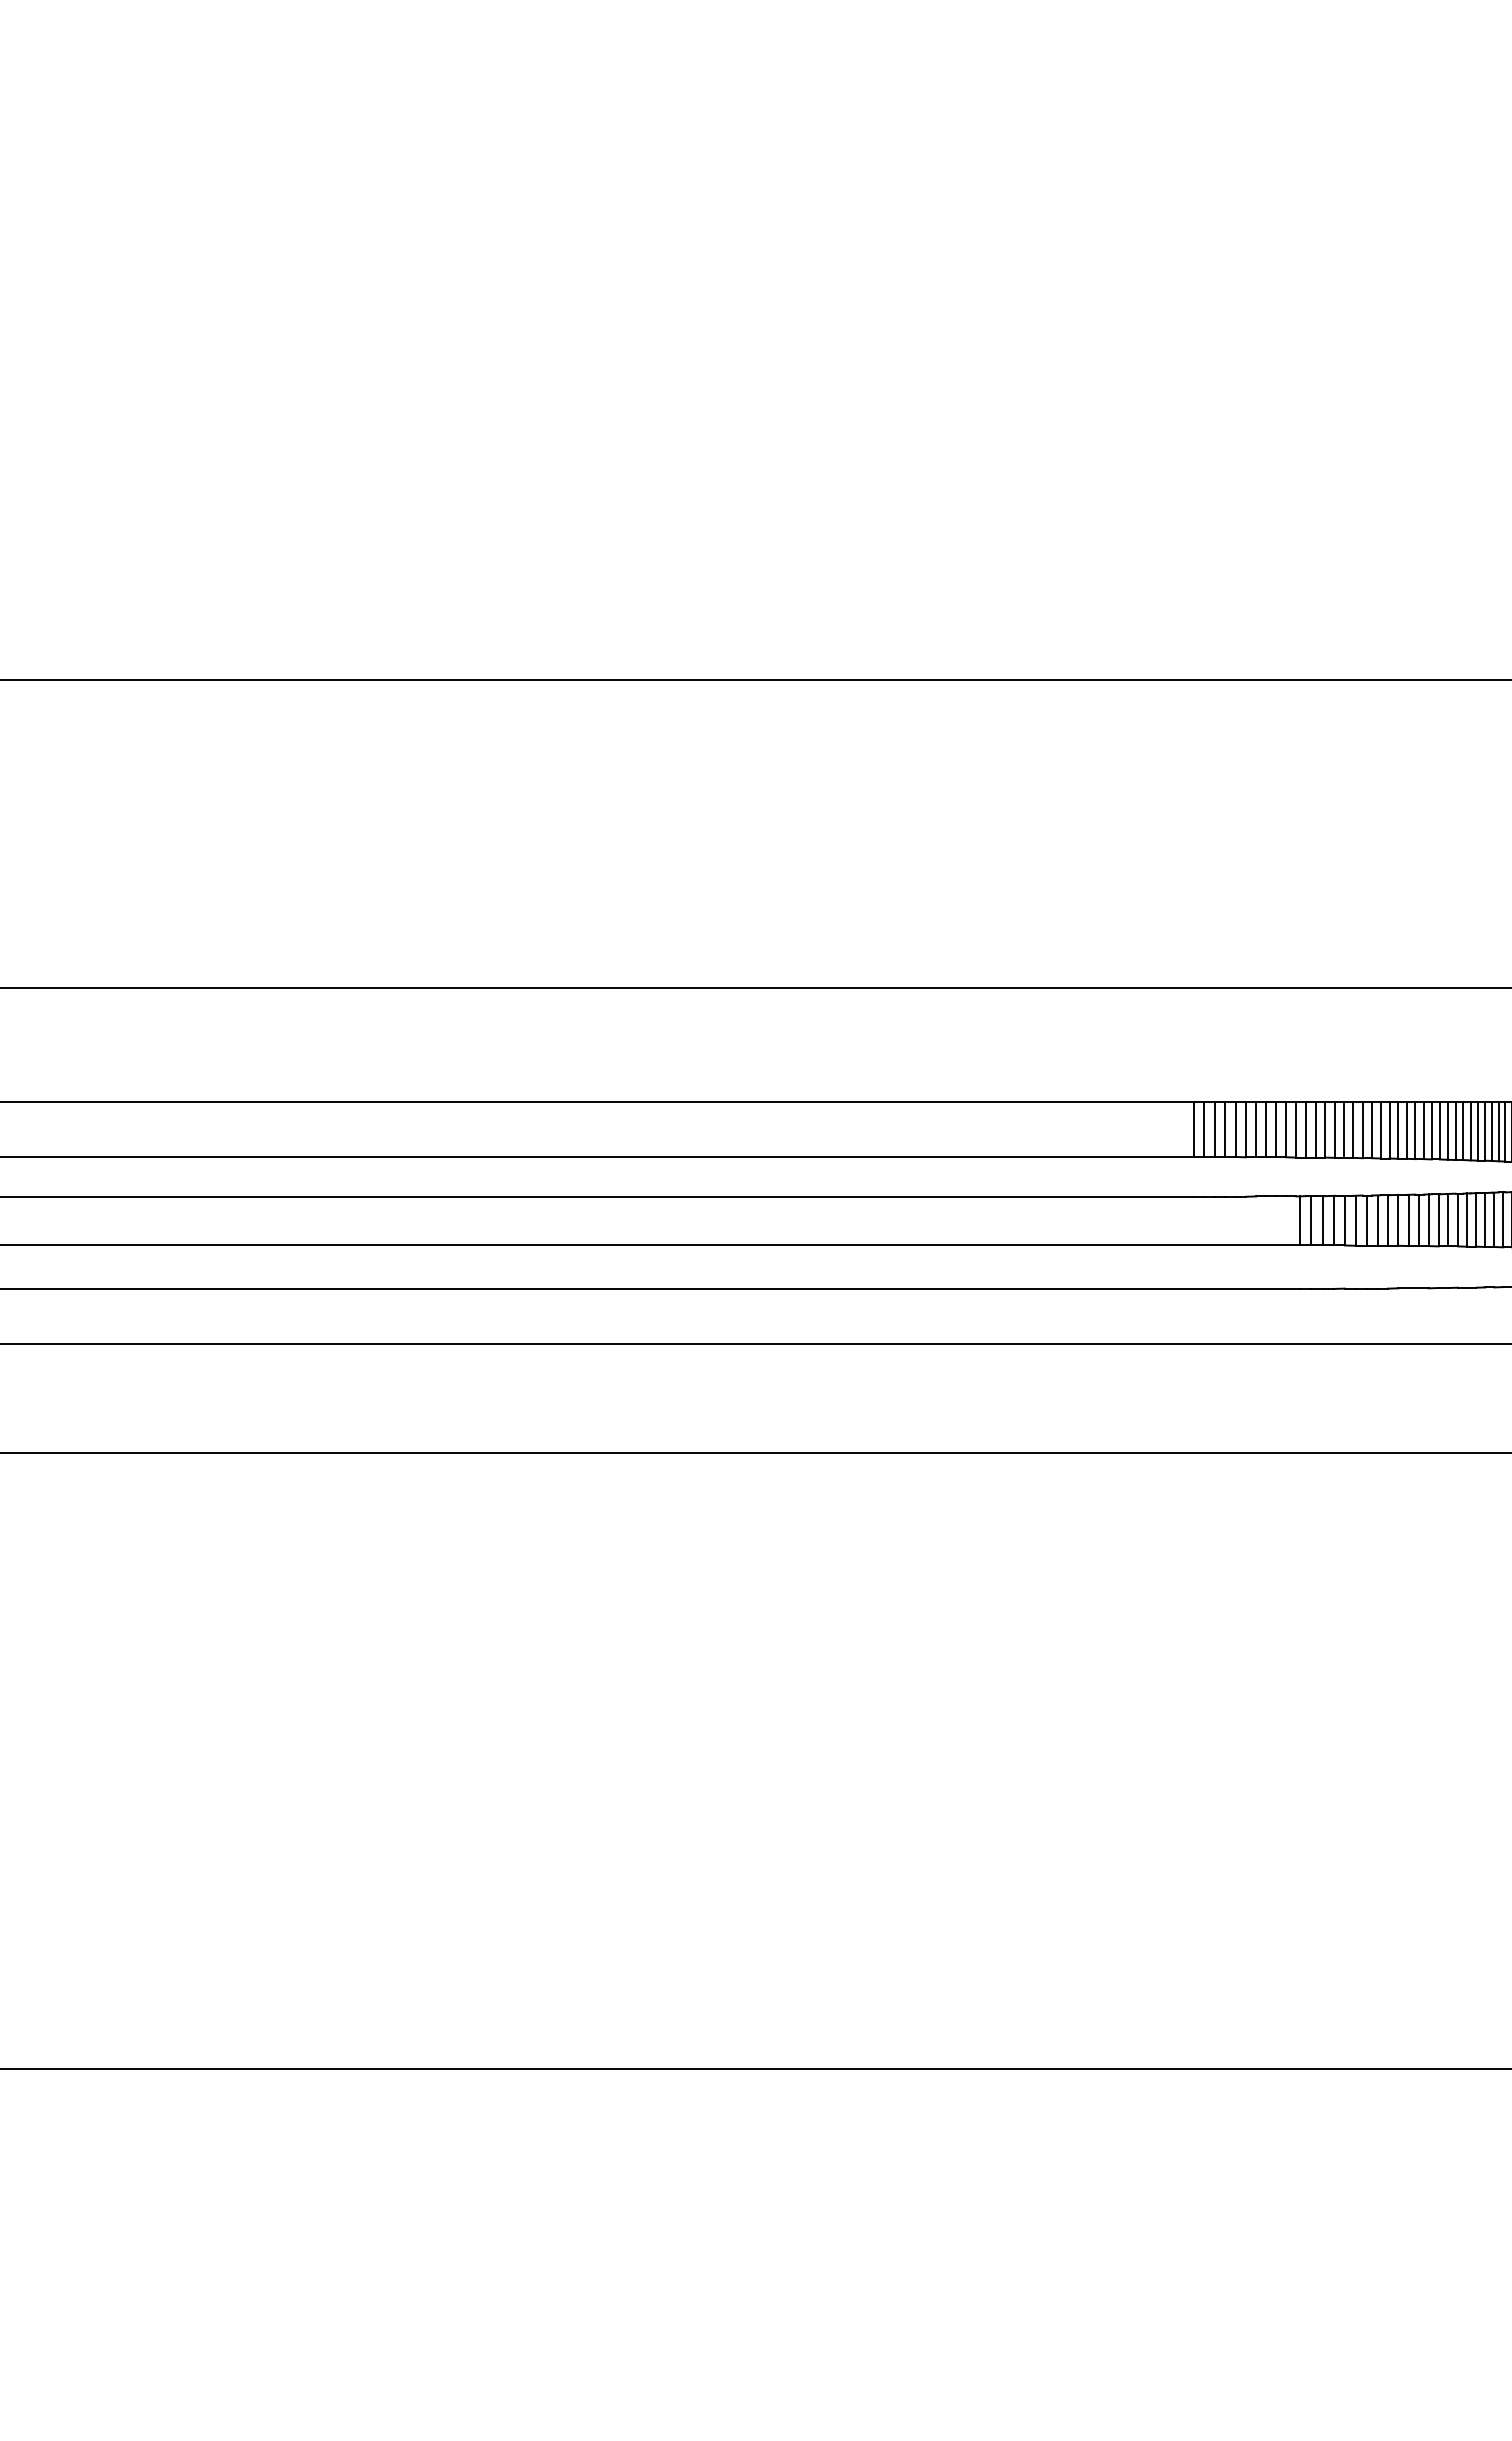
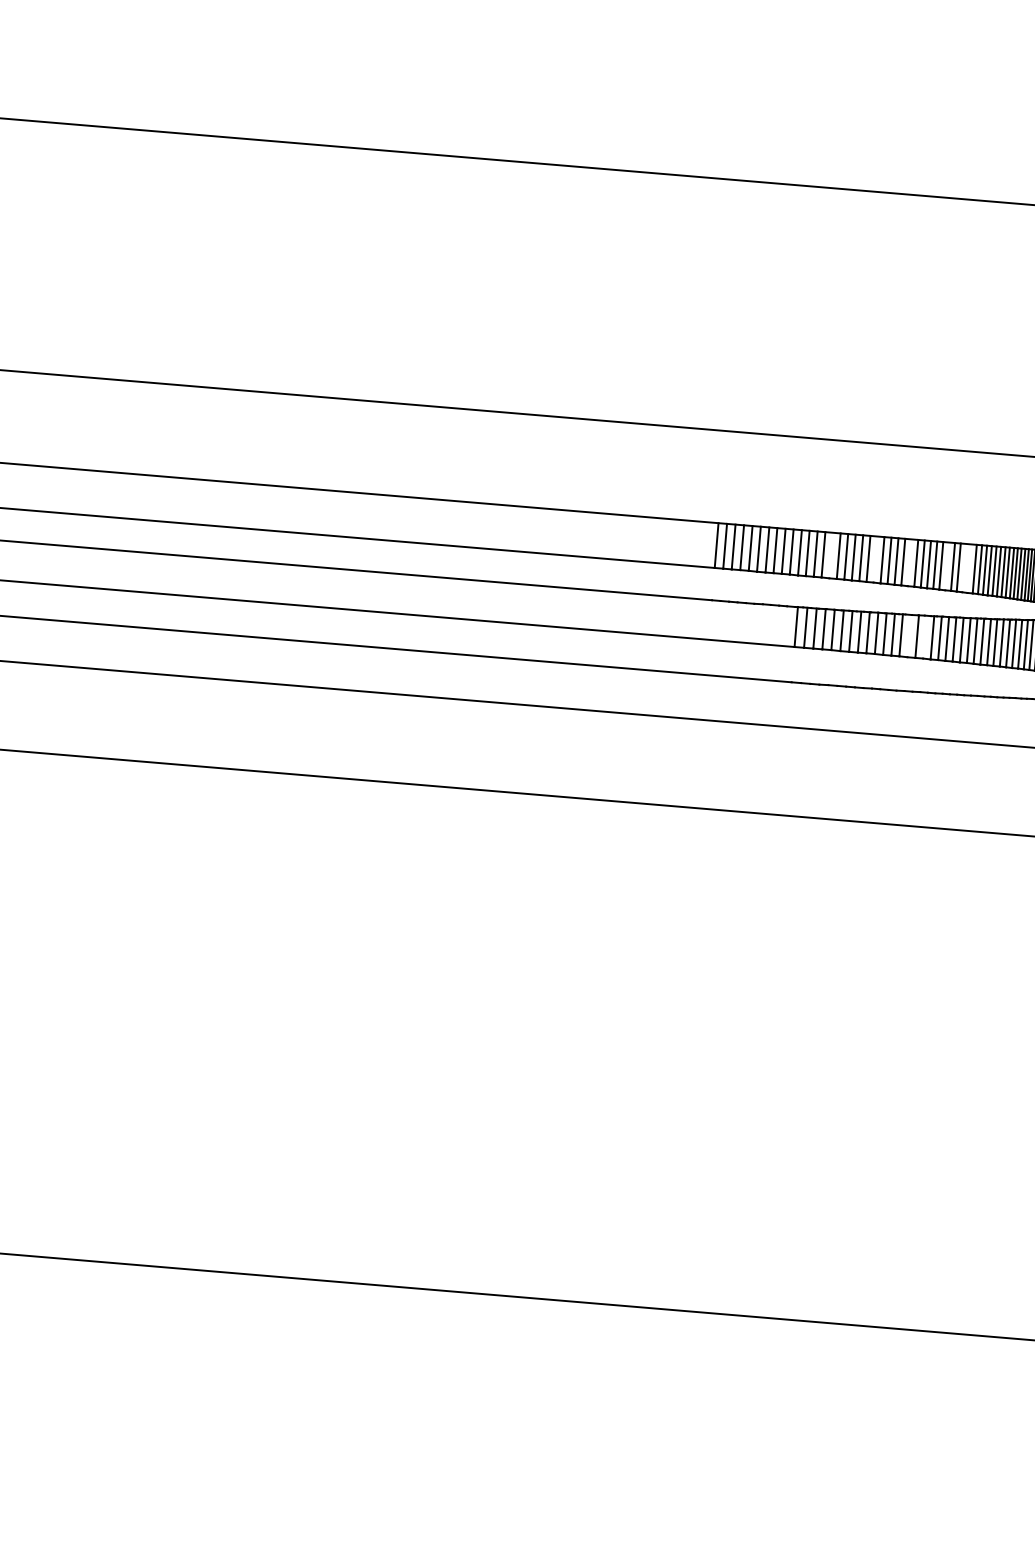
line: (1334, 1129) -> (830, 555), removed
line: (1389, 1129) -> (875, 559), removed
line: (1431, 1130) -> (909, 562), removed
line: (1478, 1130) -> (947, 565), removed
line: (1498, 1131) -> (963, 568), removed
line: (1505, 1131) -> (969, 568), removed
line: (1457, 1219) -> (924, 636), removed
line: (1438, 1220) -> (909, 636), removed

